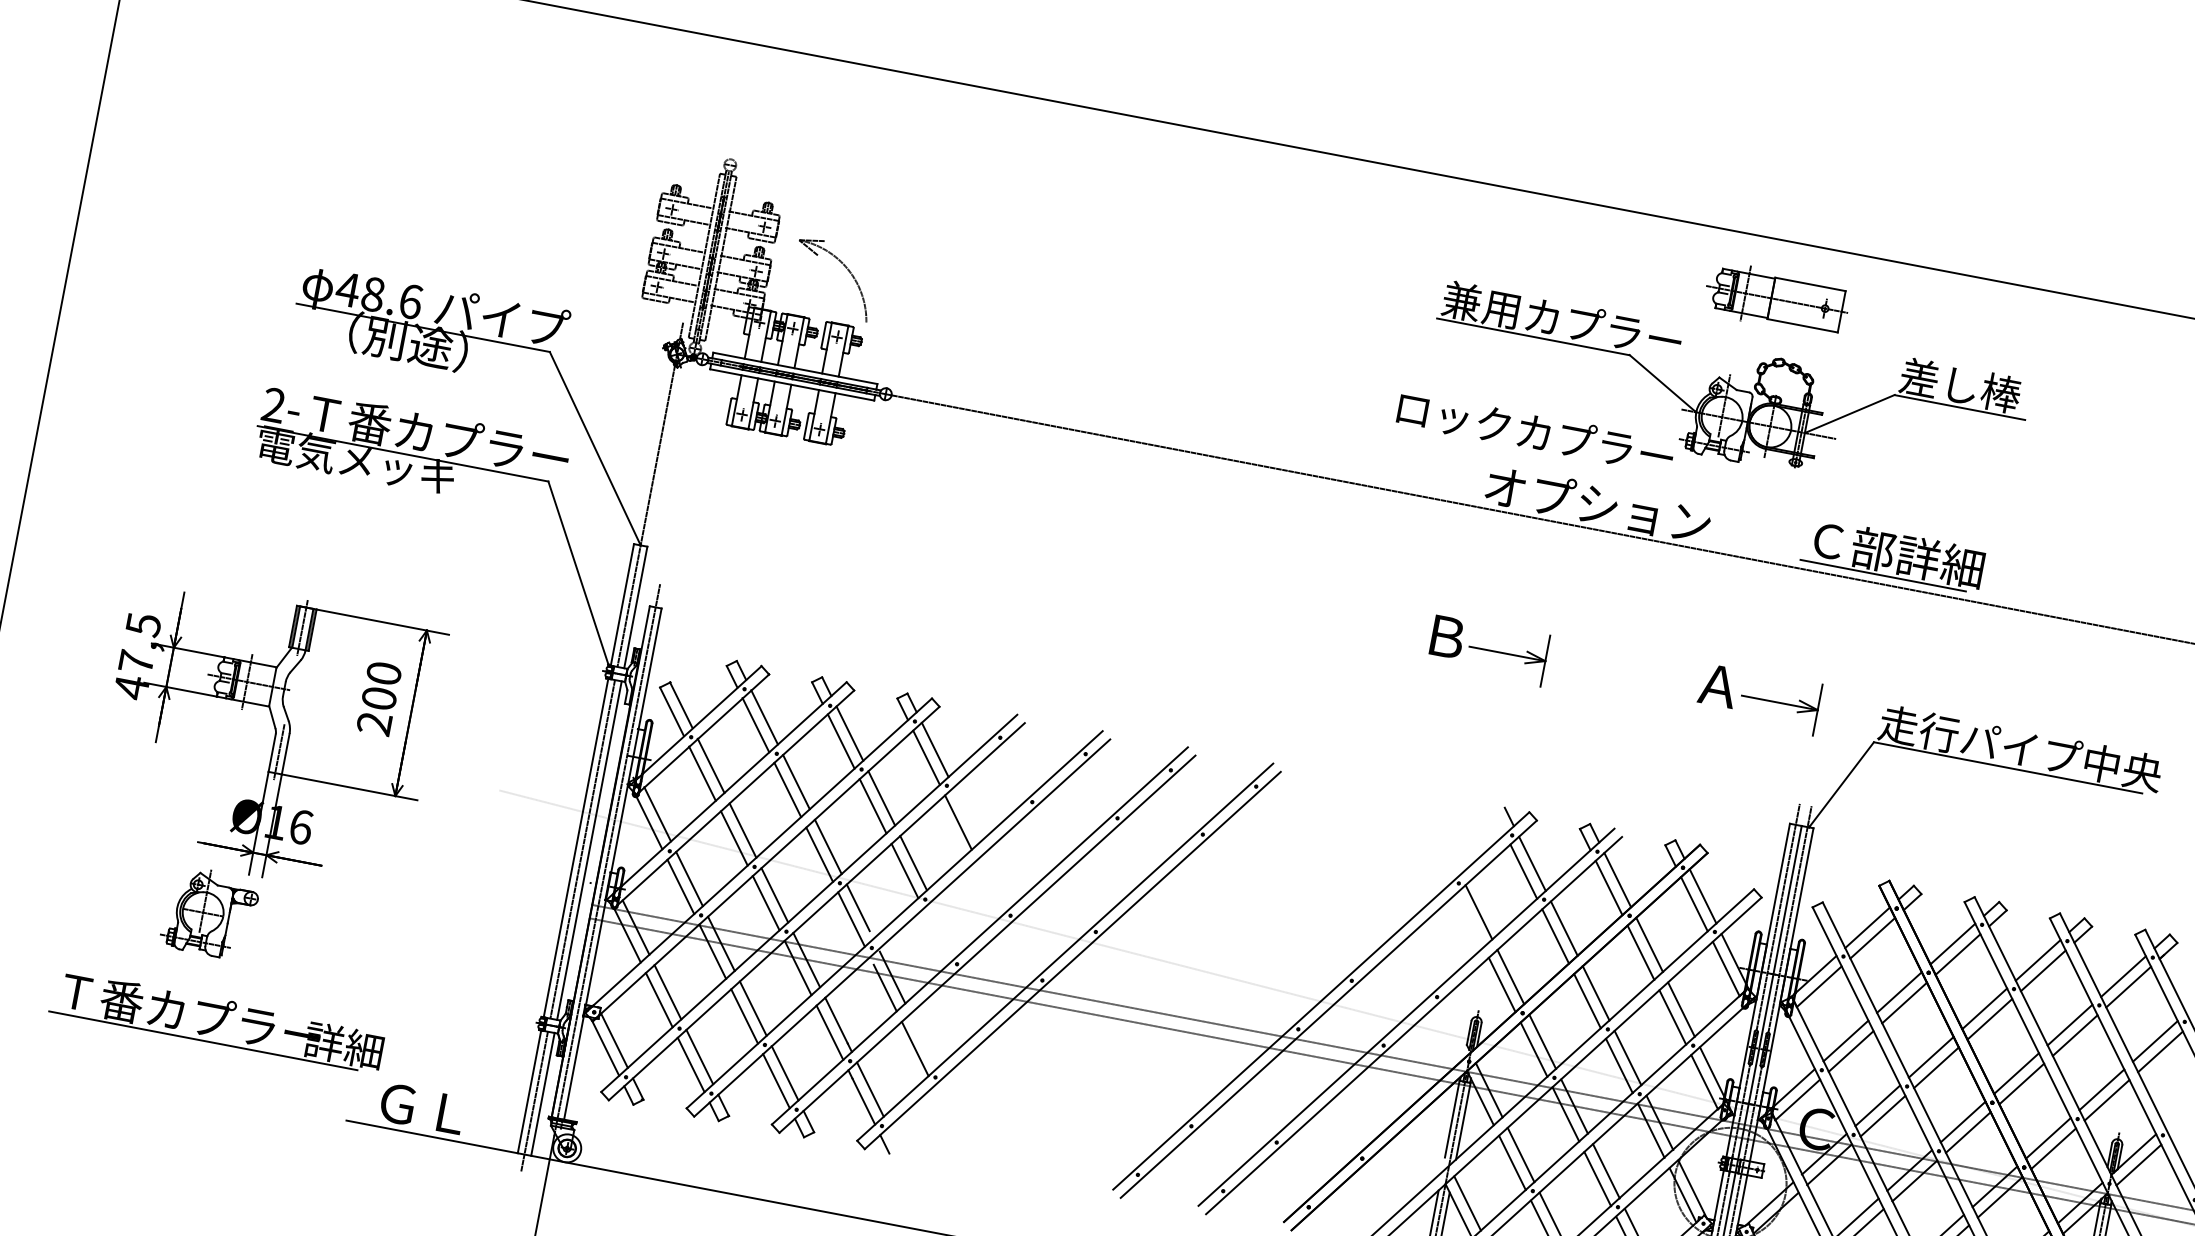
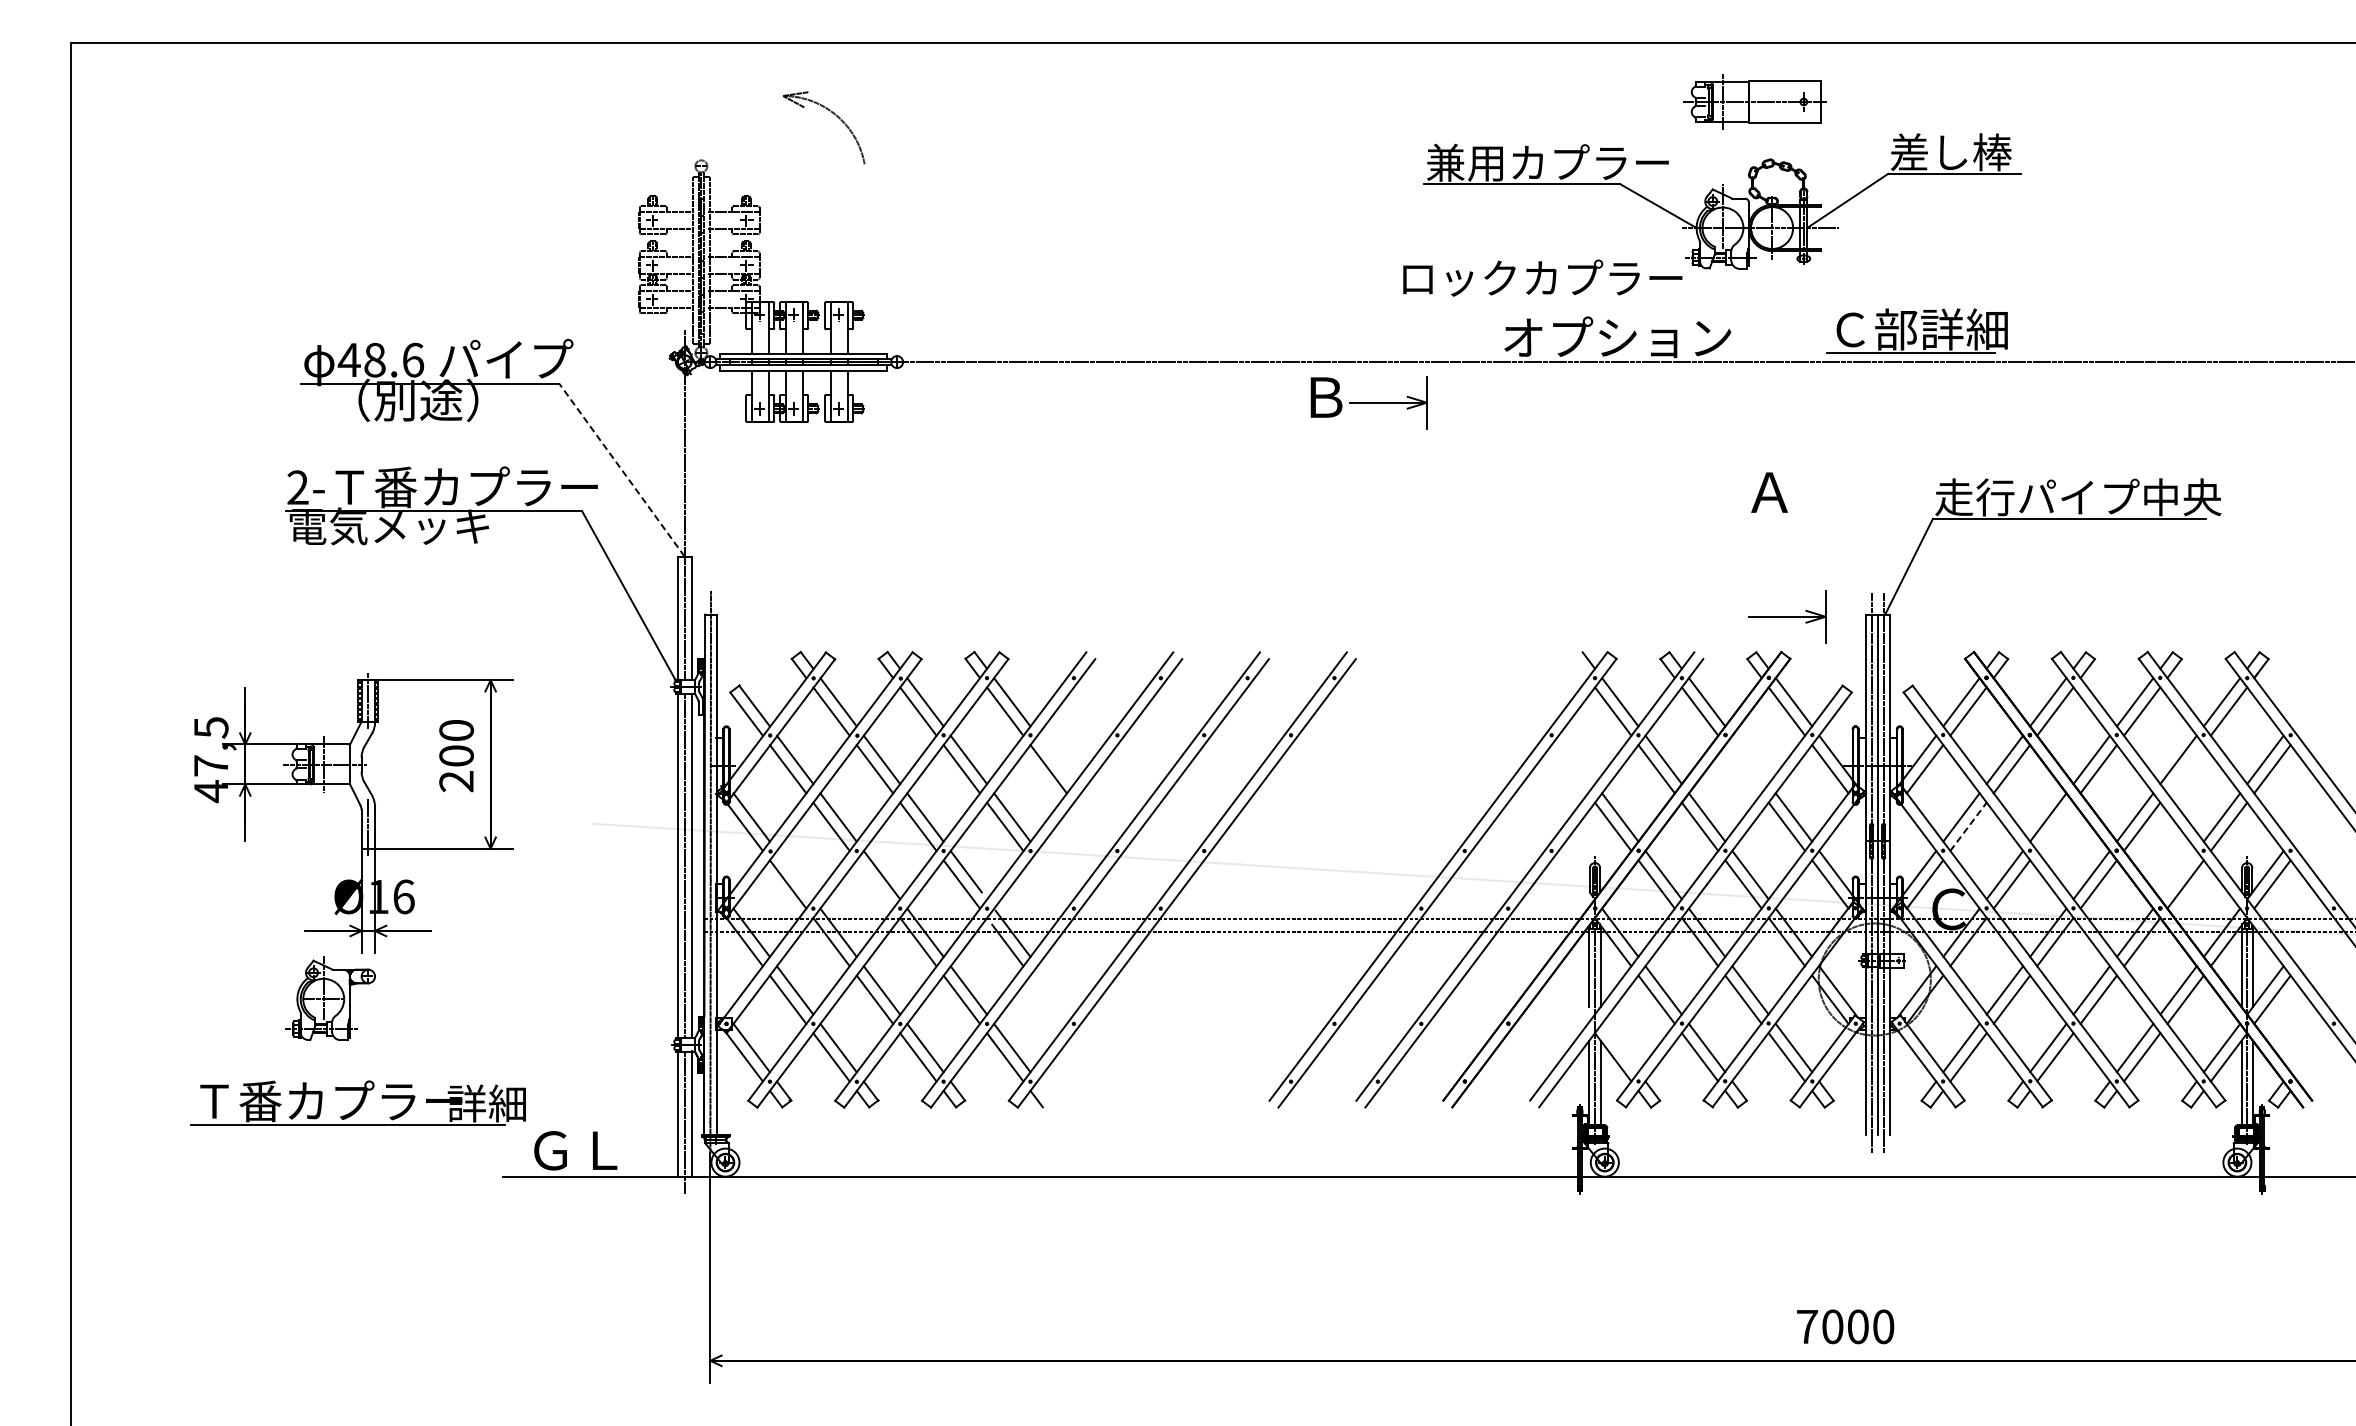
part: (845, 268) -> (834, 115), moved
line: (594, 449) -> (621, 470), solid -> dashed
part: (1487, 649) -> (1368, 402), moved
part: (1780, 702) -> (1787, 616), moved
line: (688, 879) -> (794, 875), removed
line: (765, 903) -> (874, 884), removed
line: (1478, 911) -> (1576, 759), removed
line: (1649, 944) -> (1750, 759), removed
line: (1640, 953) -> (1743, 769), removed
line: (2075, 1035) -> (2185, 769), removed
line: (915, 1048) -> (1048, 999), removed
line: (1851, 1051) -> (1968, 826), solid -> dashed
line: (1936, 1067) -> (2055, 826), removed
line: (2048, 1138) -> (2178, 875), removed
line: (1467, 1203) -> (1620, 1047), removed

